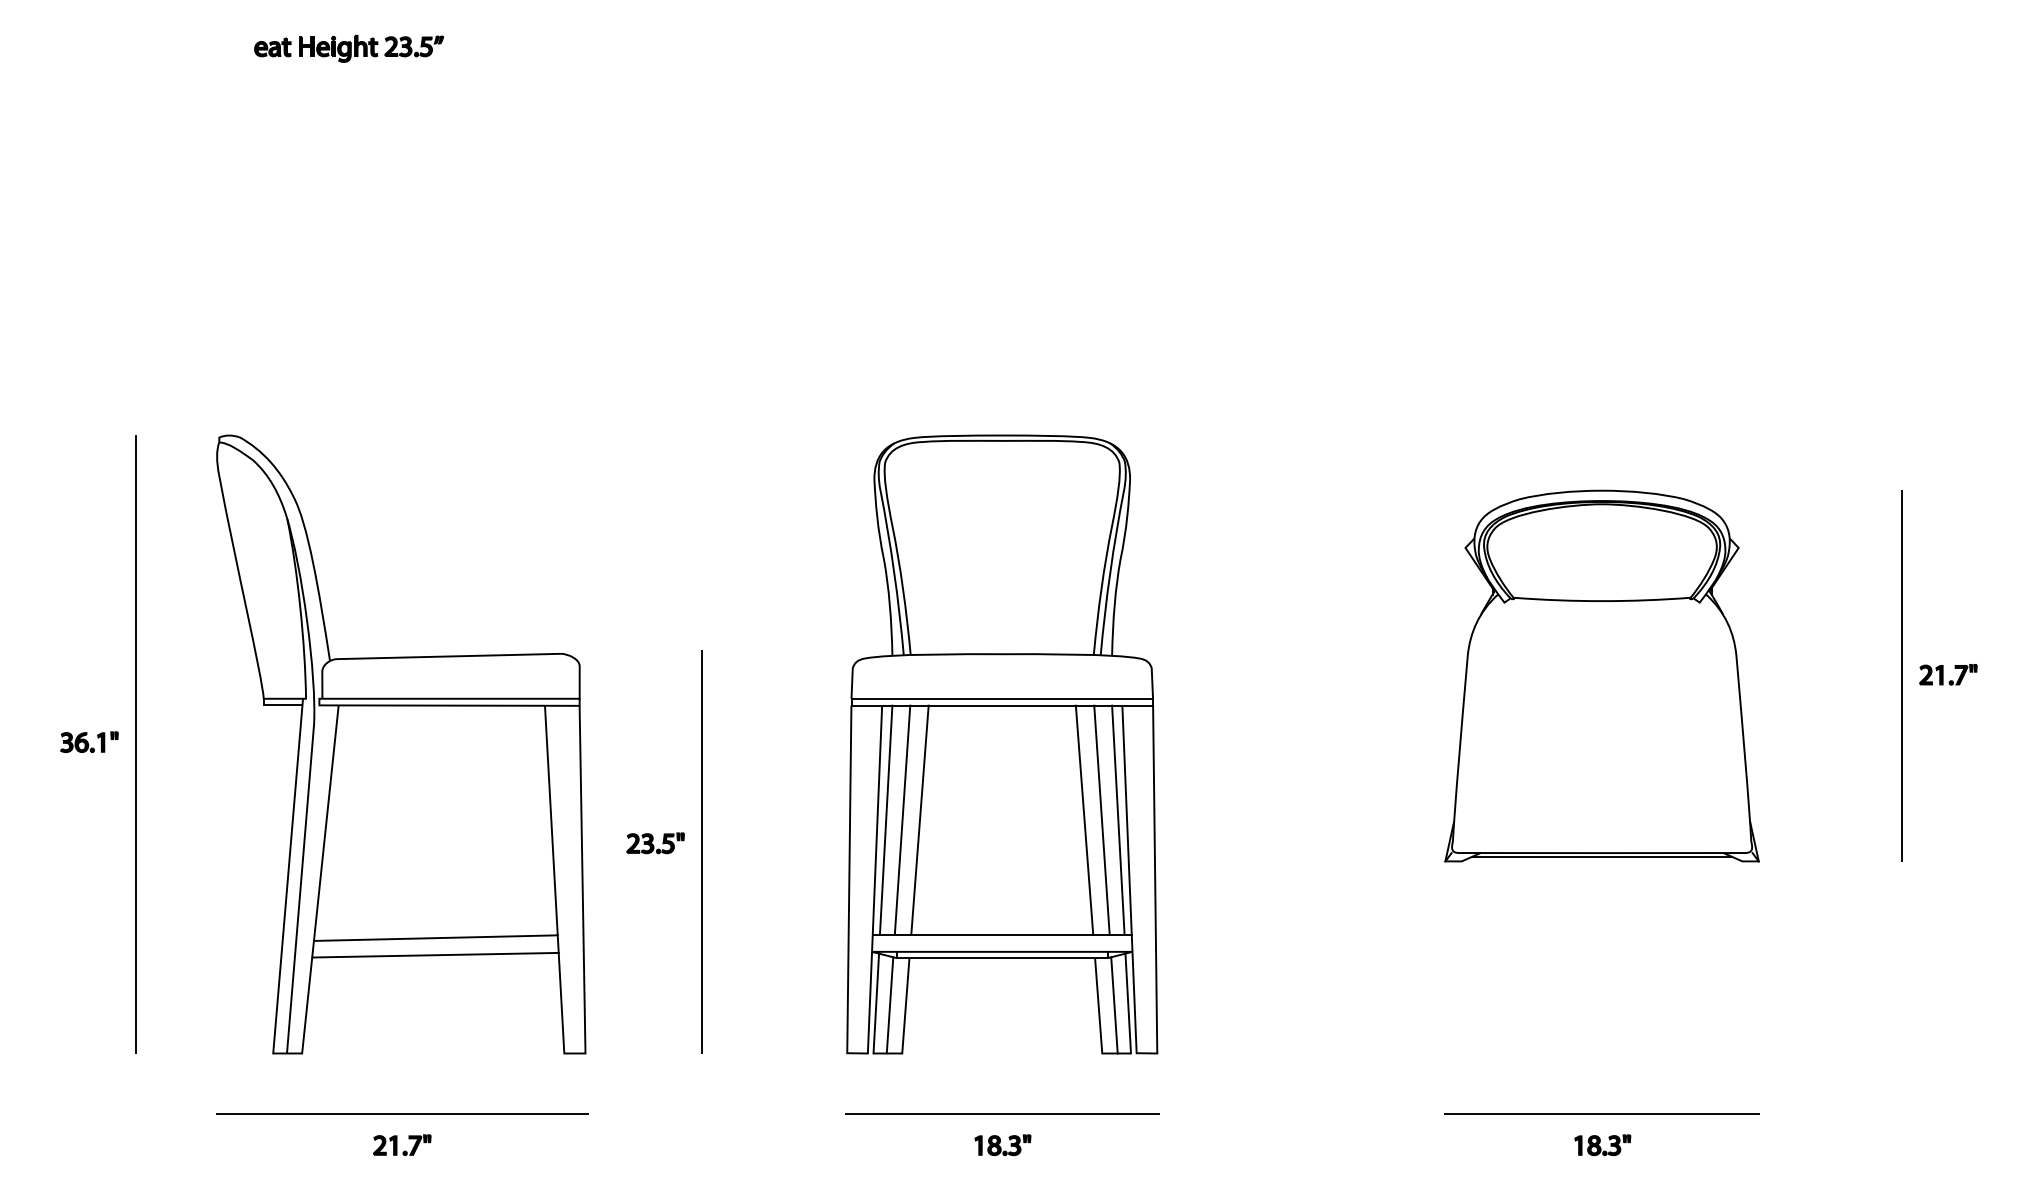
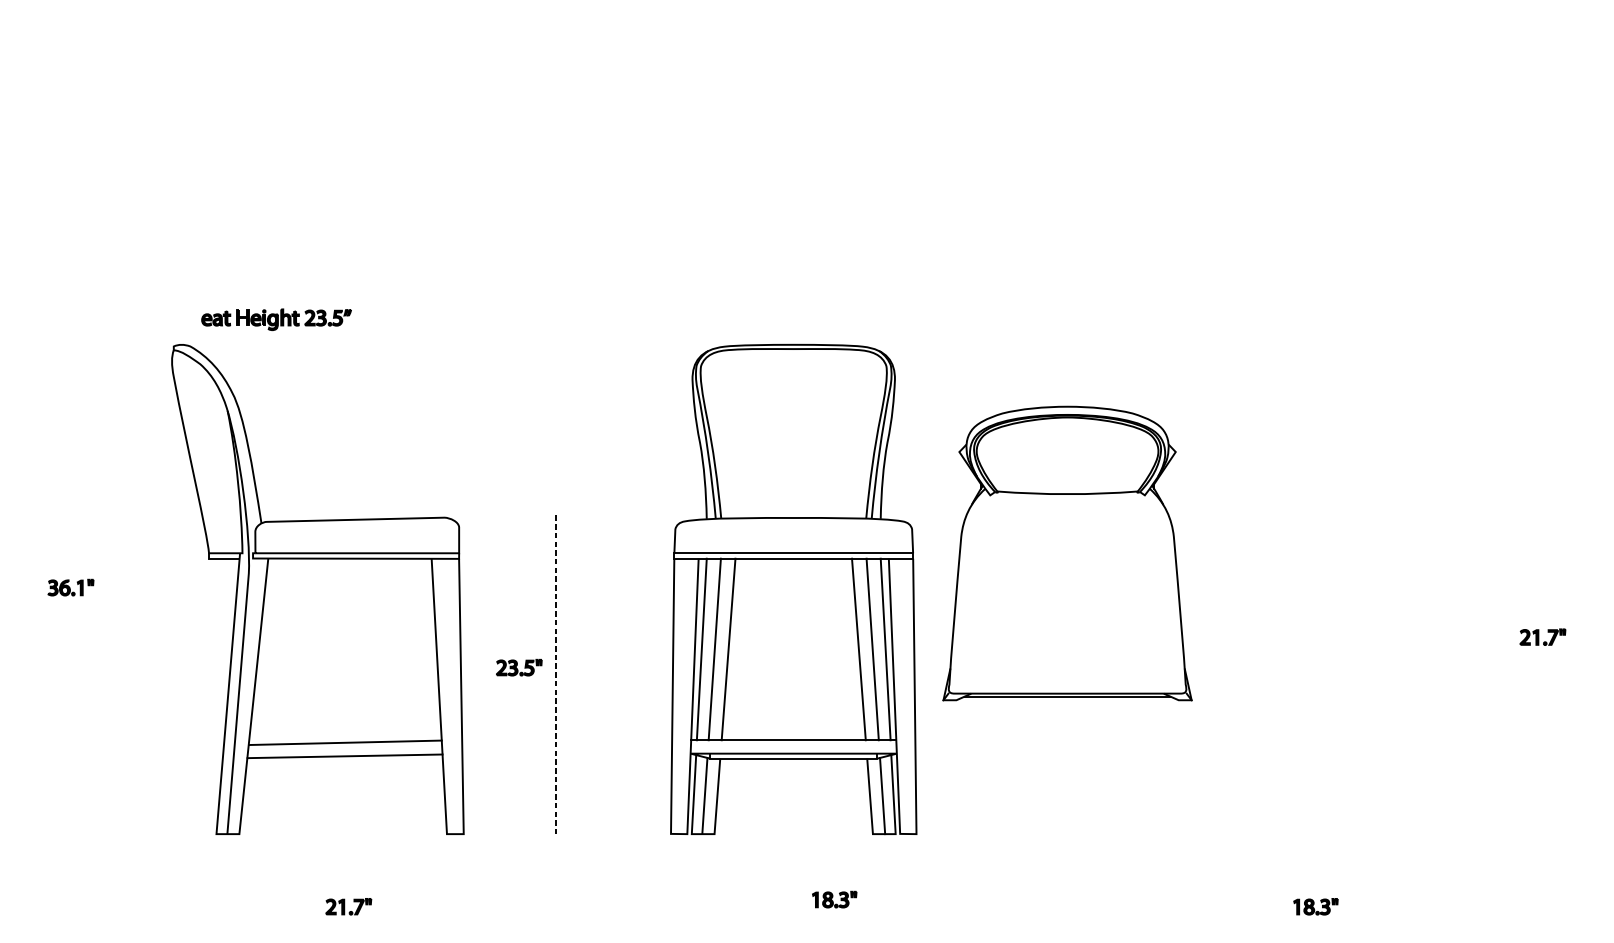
part: (348, 48) -> (276, 319), moved
part: (1948, 674) -> (1542, 636), moved
part: (1601, 675) -> (1067, 553), moved
line: (1902, 675) -> (1506, 534), removed
line: (136, 744) -> (108, 589), removed
line: (702, 852) -> (556, 674), solid -> dashed
line: (402, 1114) -> (318, 882), removed
line: (1001, 1114) -> (793, 882), removed
line: (1601, 1114) -> (1268, 882), removed
part: (402, 1144) -> (348, 906), moved
part: (1002, 1145) -> (834, 899), moved
part: (1602, 1145) -> (1315, 906), moved

